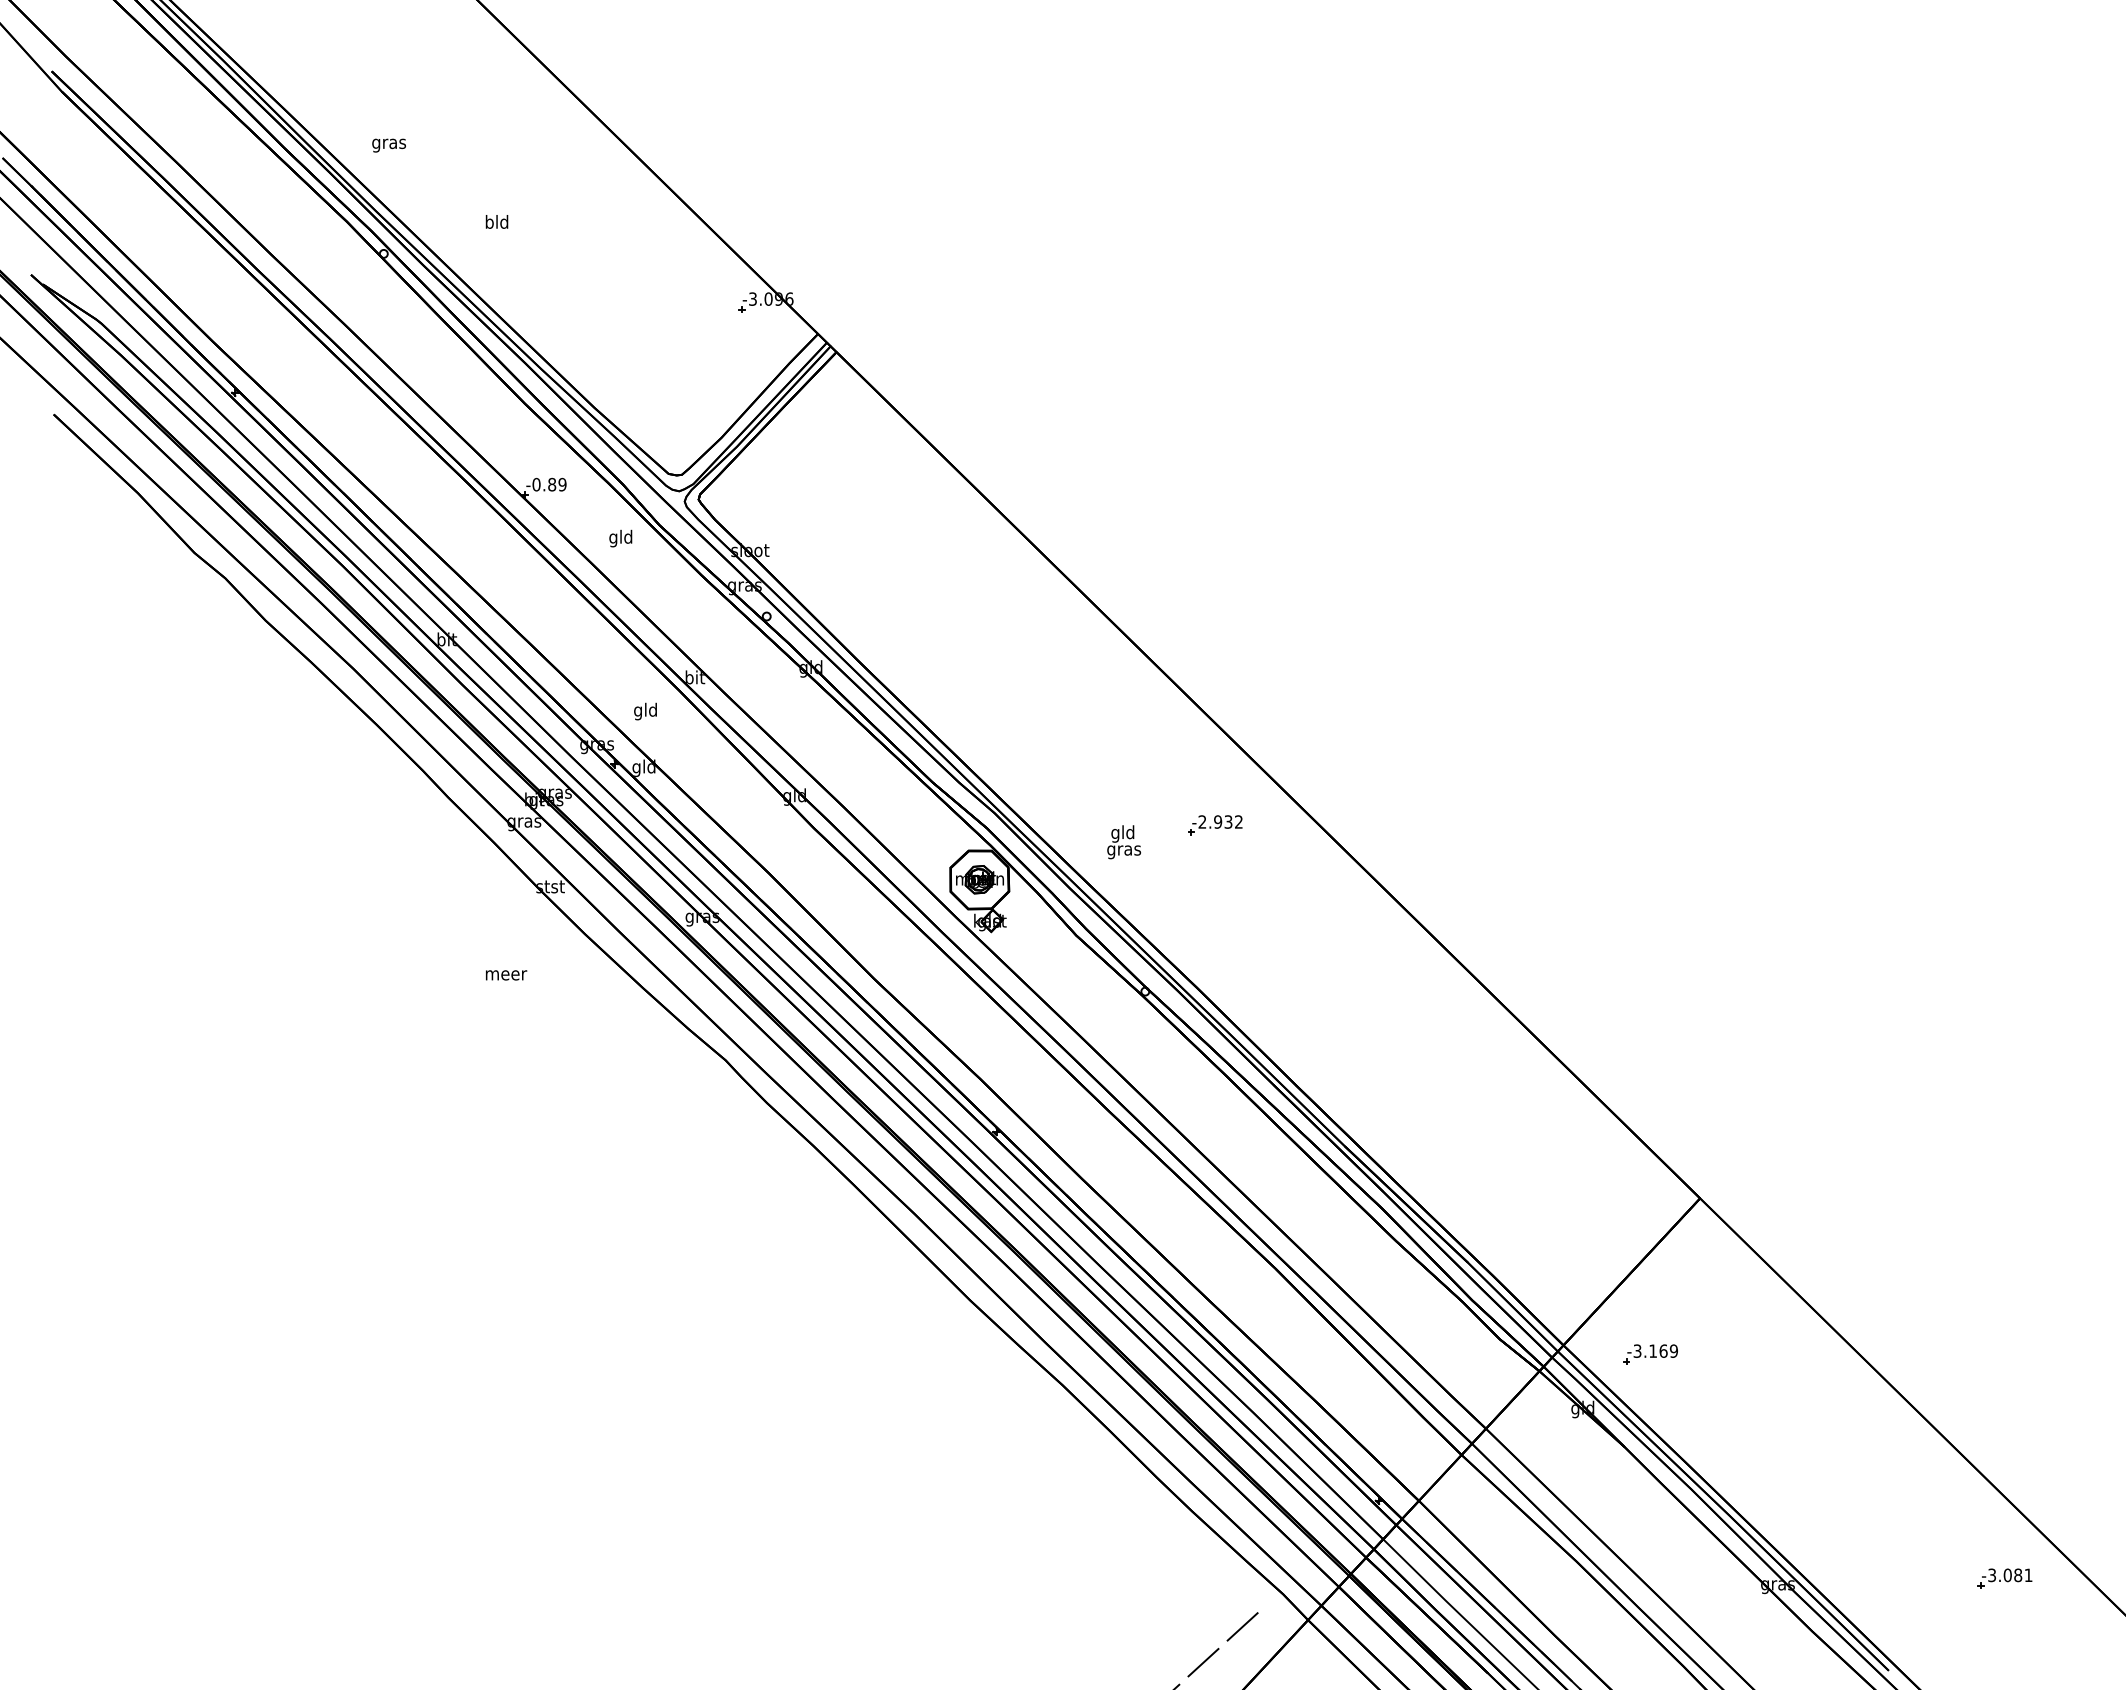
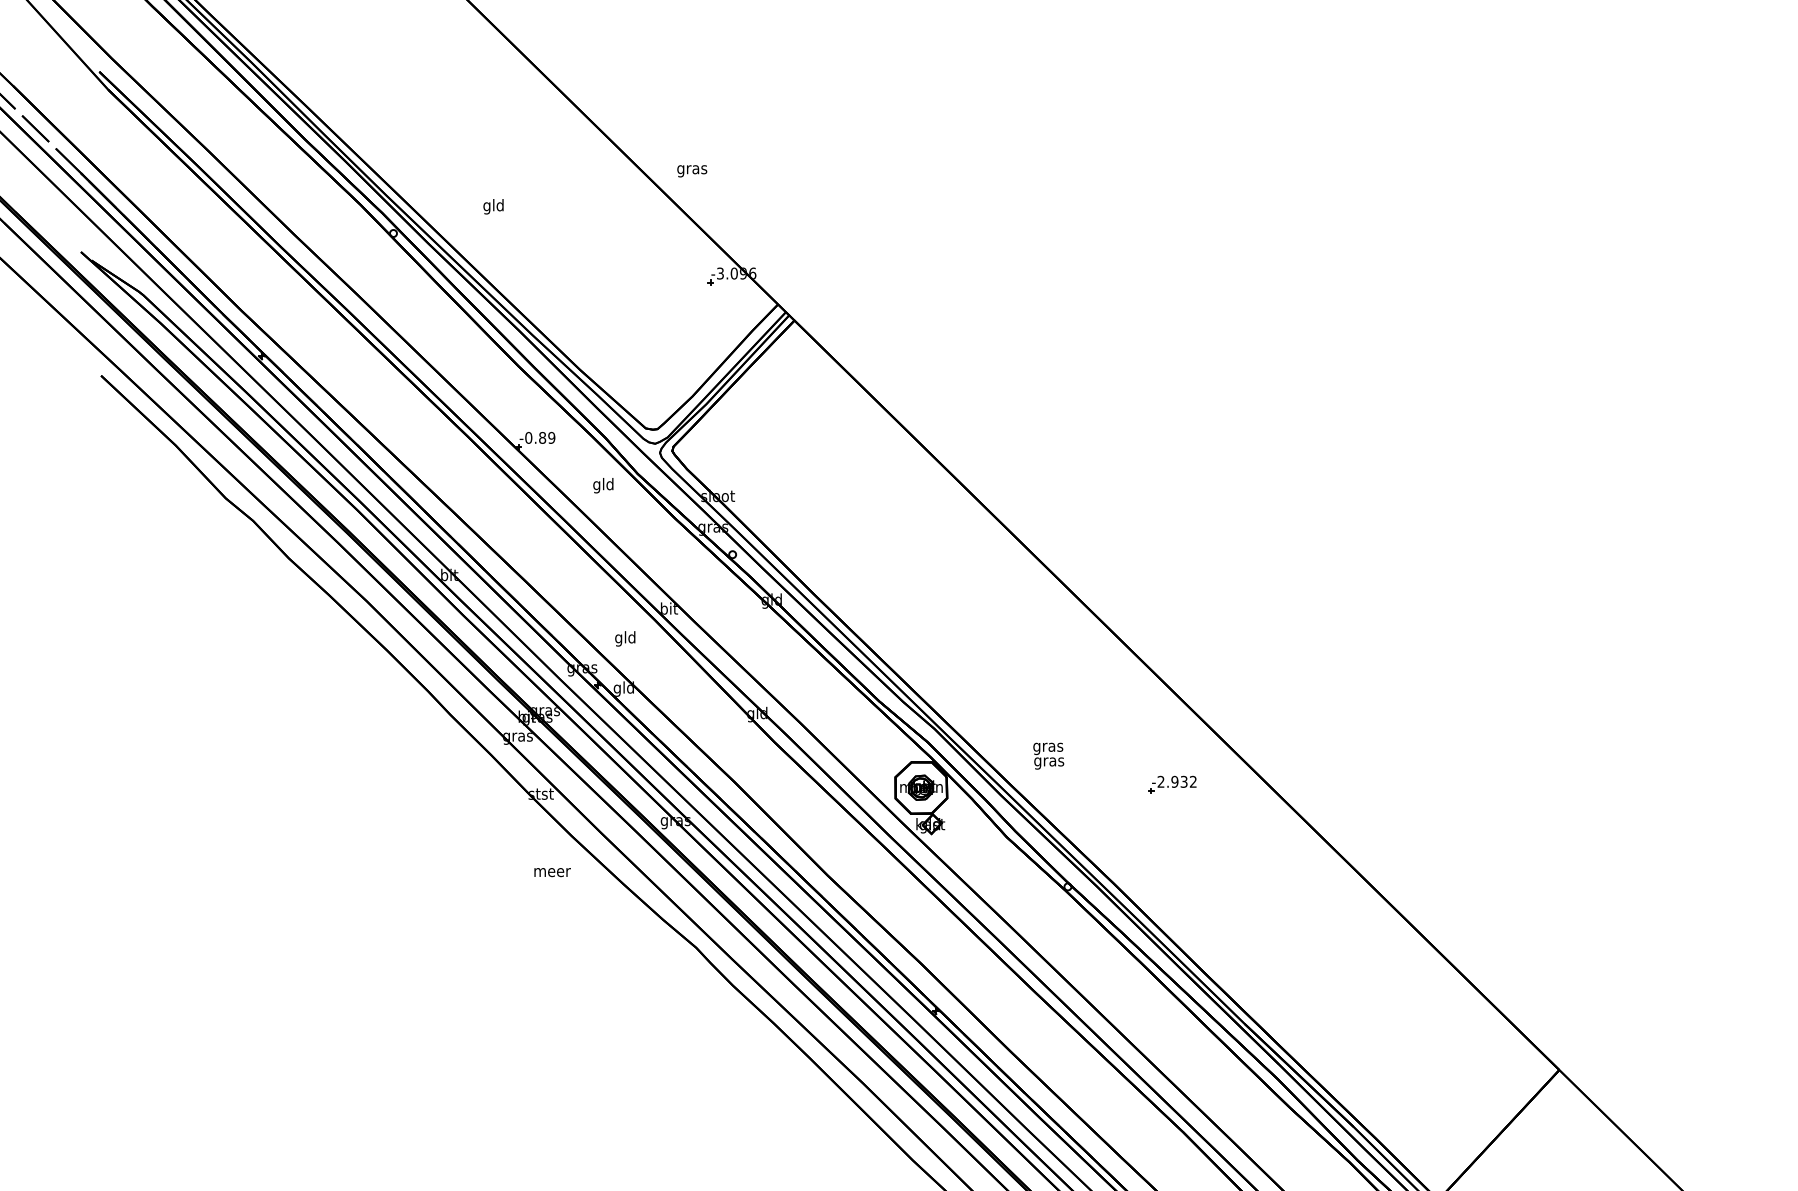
text: (388, 145) -> (691, 171), moved
text: (489, 223) -> (487, 206), bld -> gld
part: (1215, 825) -> (1172, 784), moved
text: (1122, 833) -> (1047, 746), gld -> gras
text: (506, 975) -> (552, 872), moved

